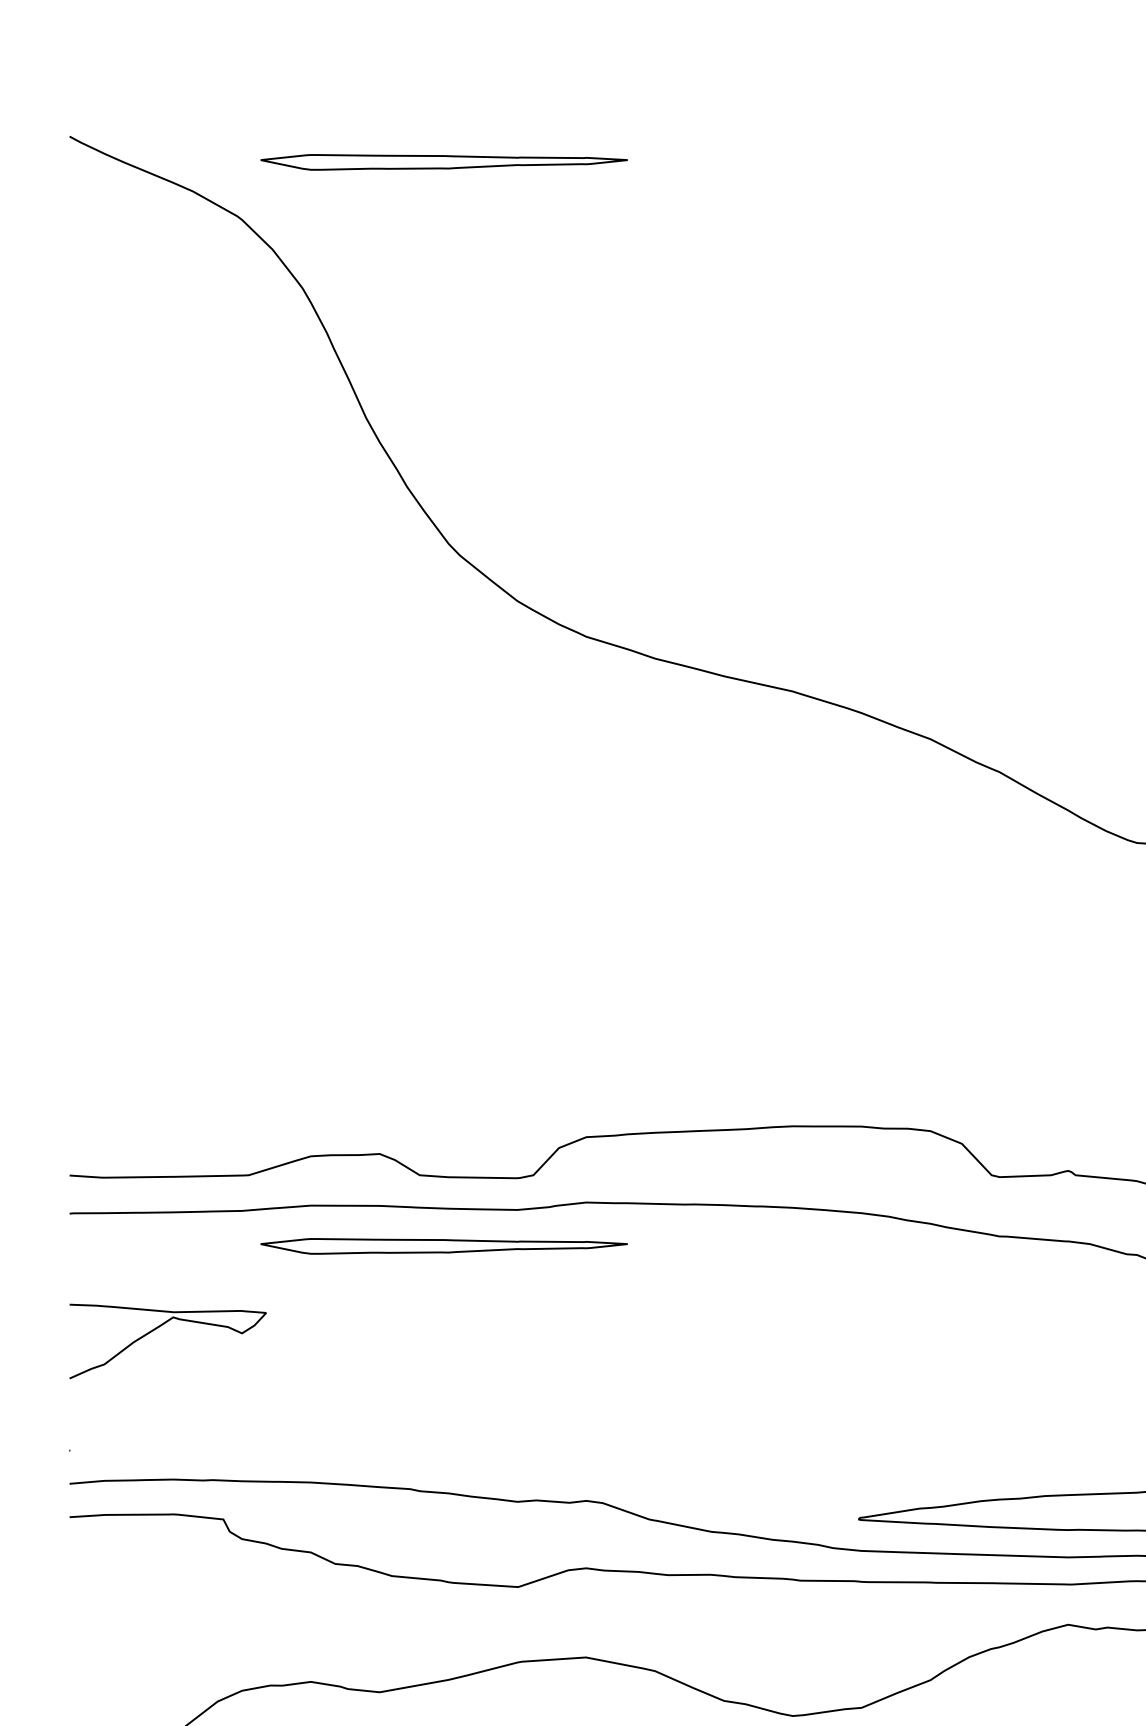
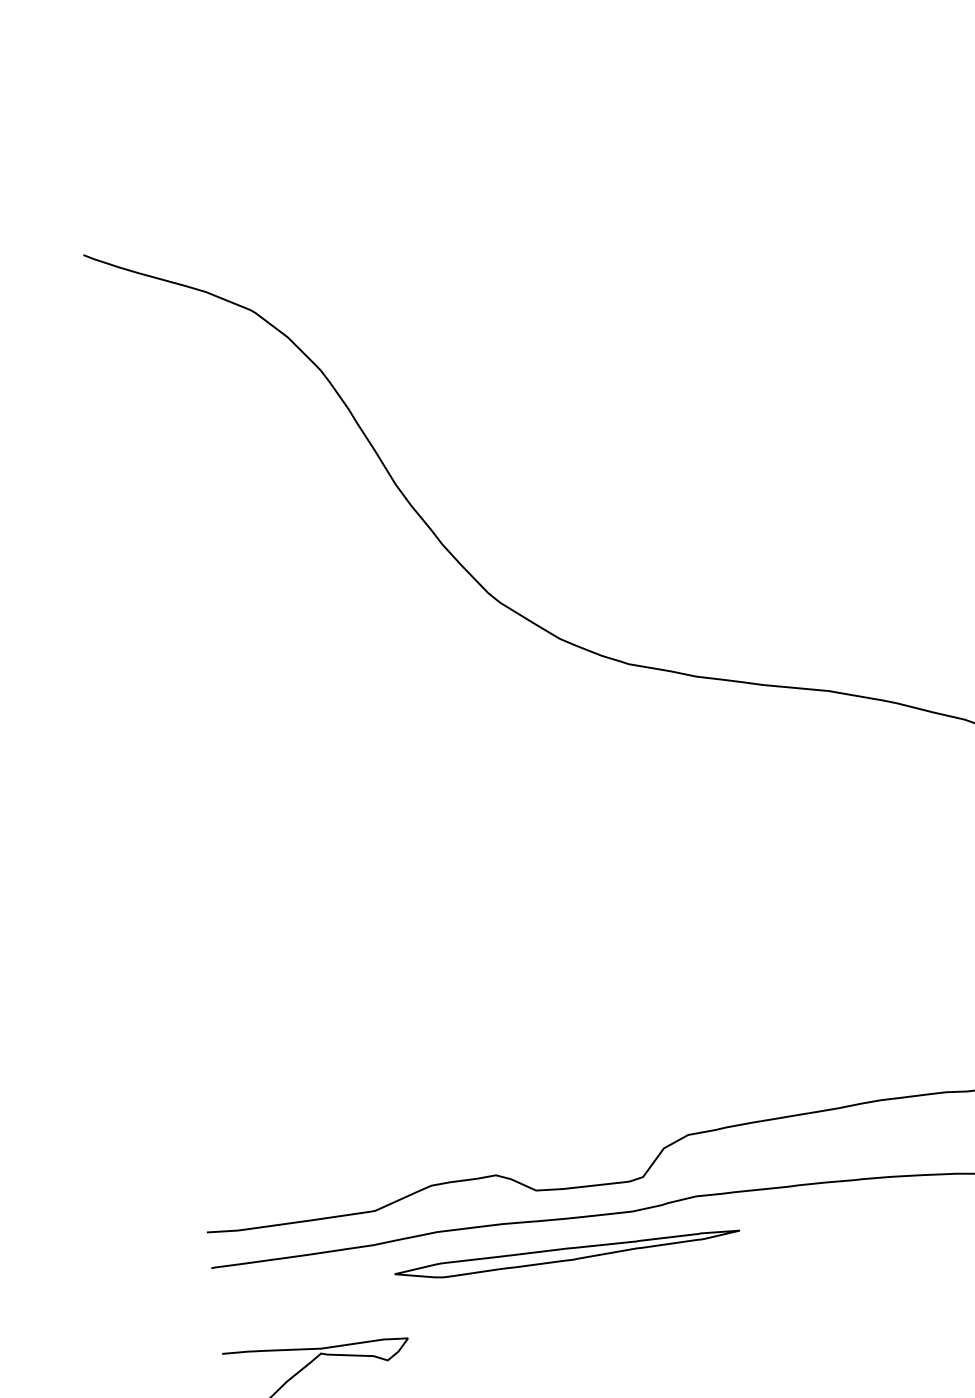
part: (443, 162) -> (438, 235), removed

